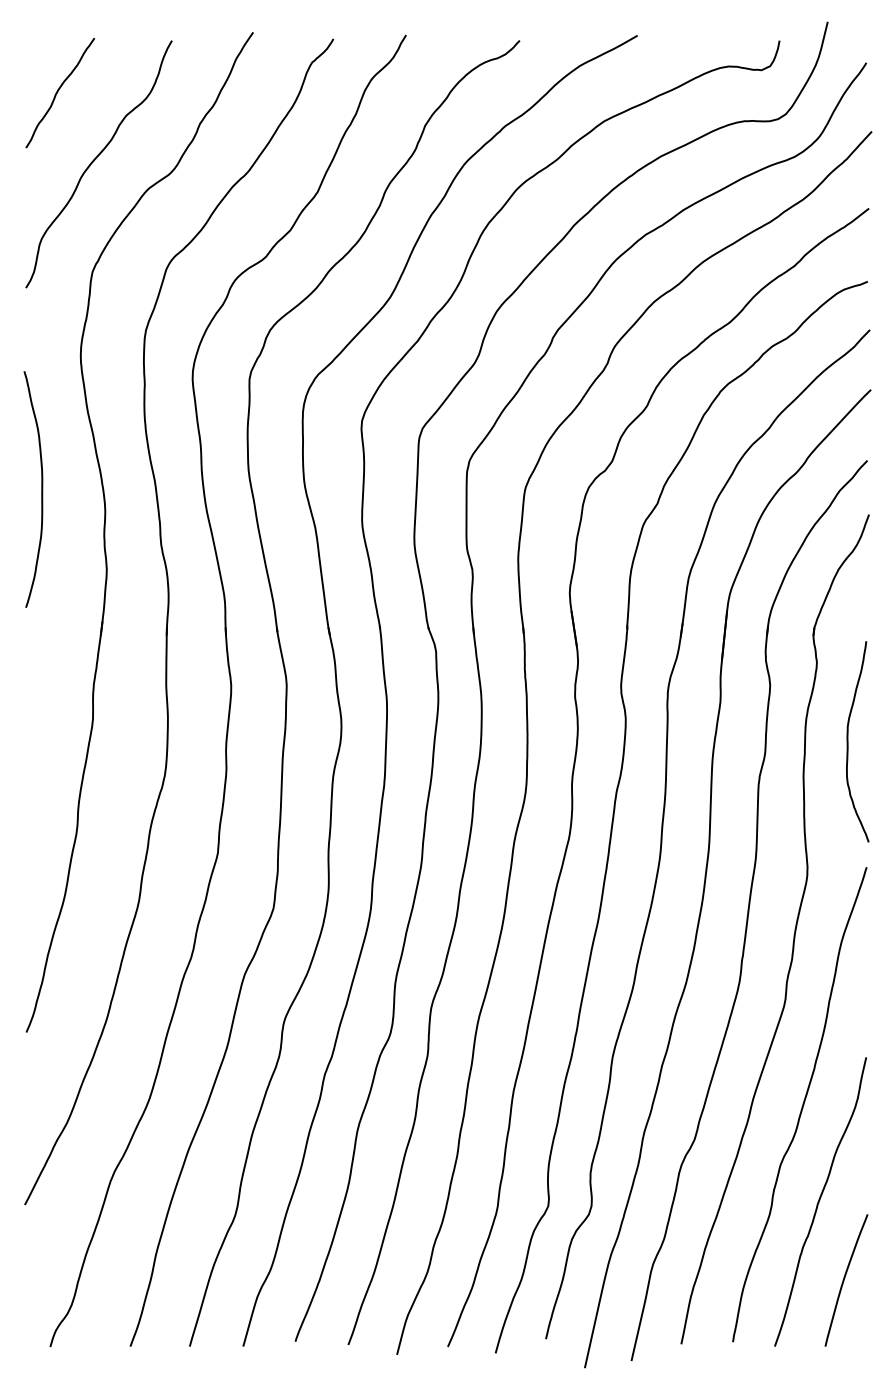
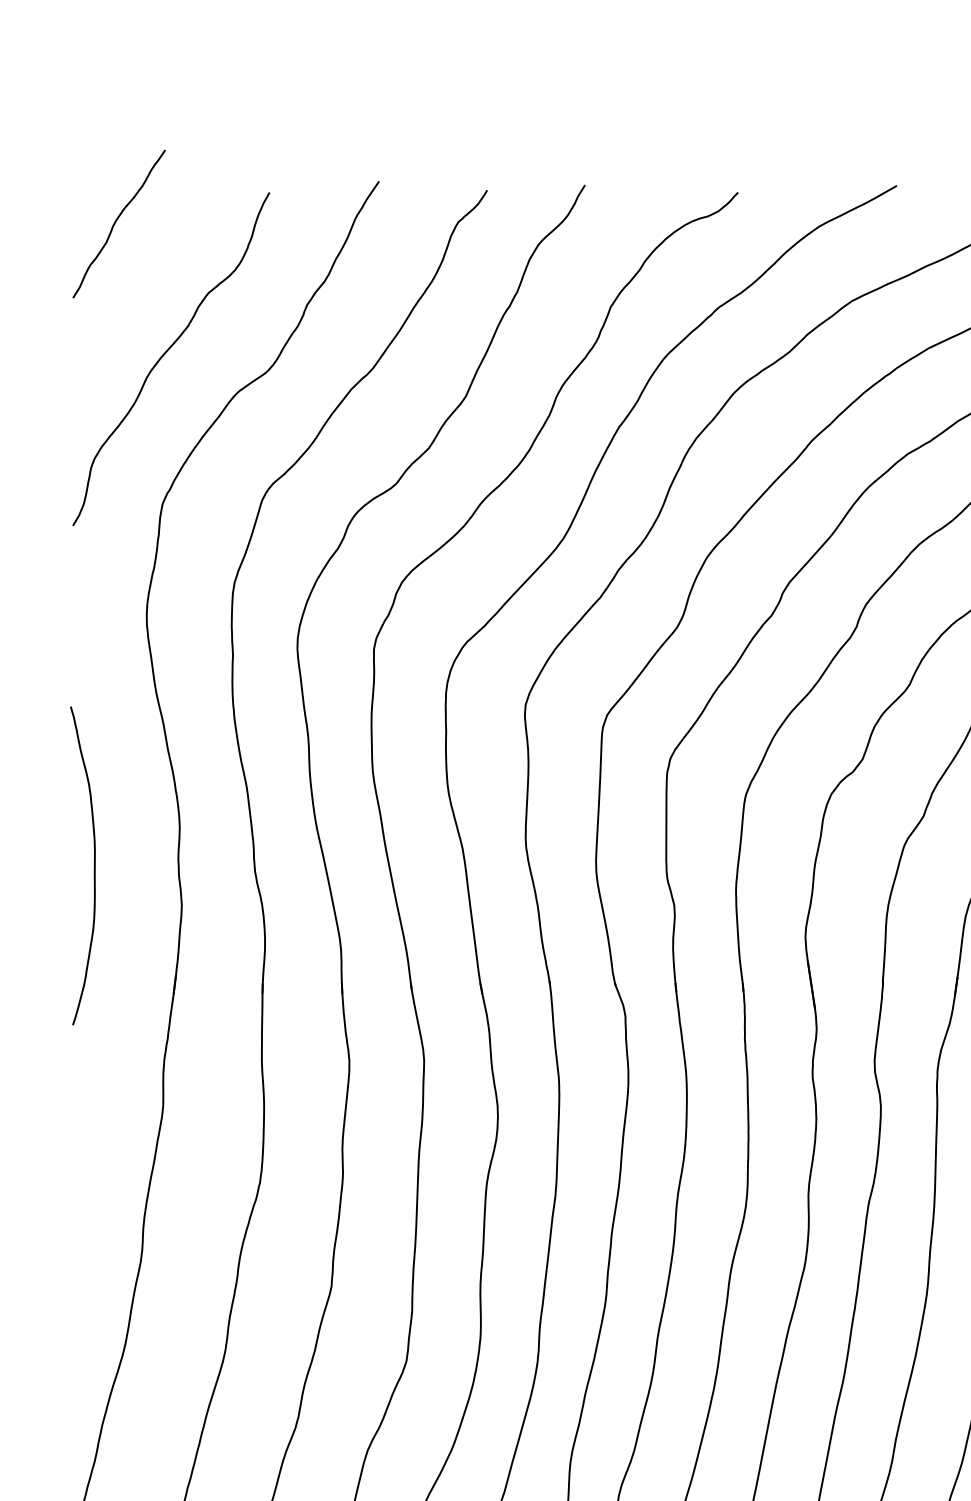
curve: (58, 92) -> (116, 223), moved
curve: (41, 489) -> (93, 865), moved

